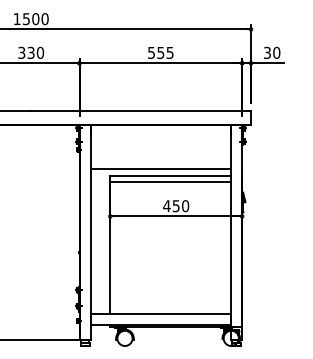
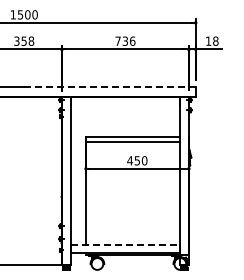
text: (35, 51) -> (27, 40), 330 -> 358
text: (160, 51) -> (125, 40), 555 -> 736
text: (271, 51) -> (211, 40), 30 -> 18
line: (140, 110) -> (109, 86), solid -> dashed
line: (160, 168) -> (125, 131), removed
line: (160, 314) -> (125, 245), solid -> dashed

